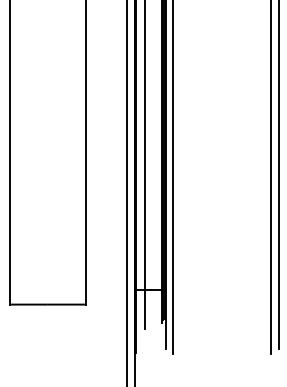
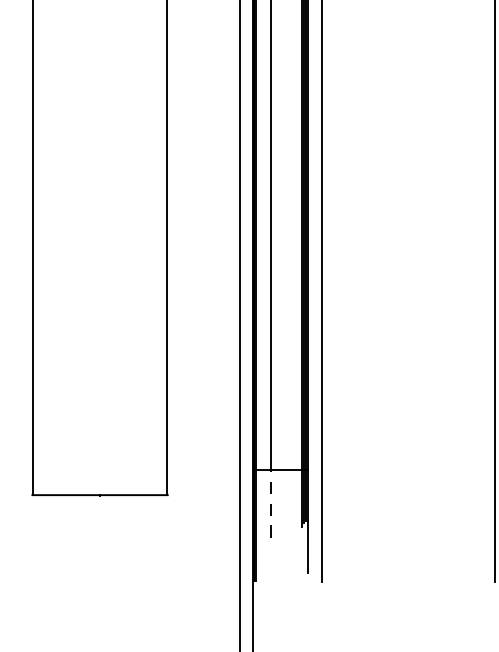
line: (144, 308) -> (270, 502), solid -> dashed

